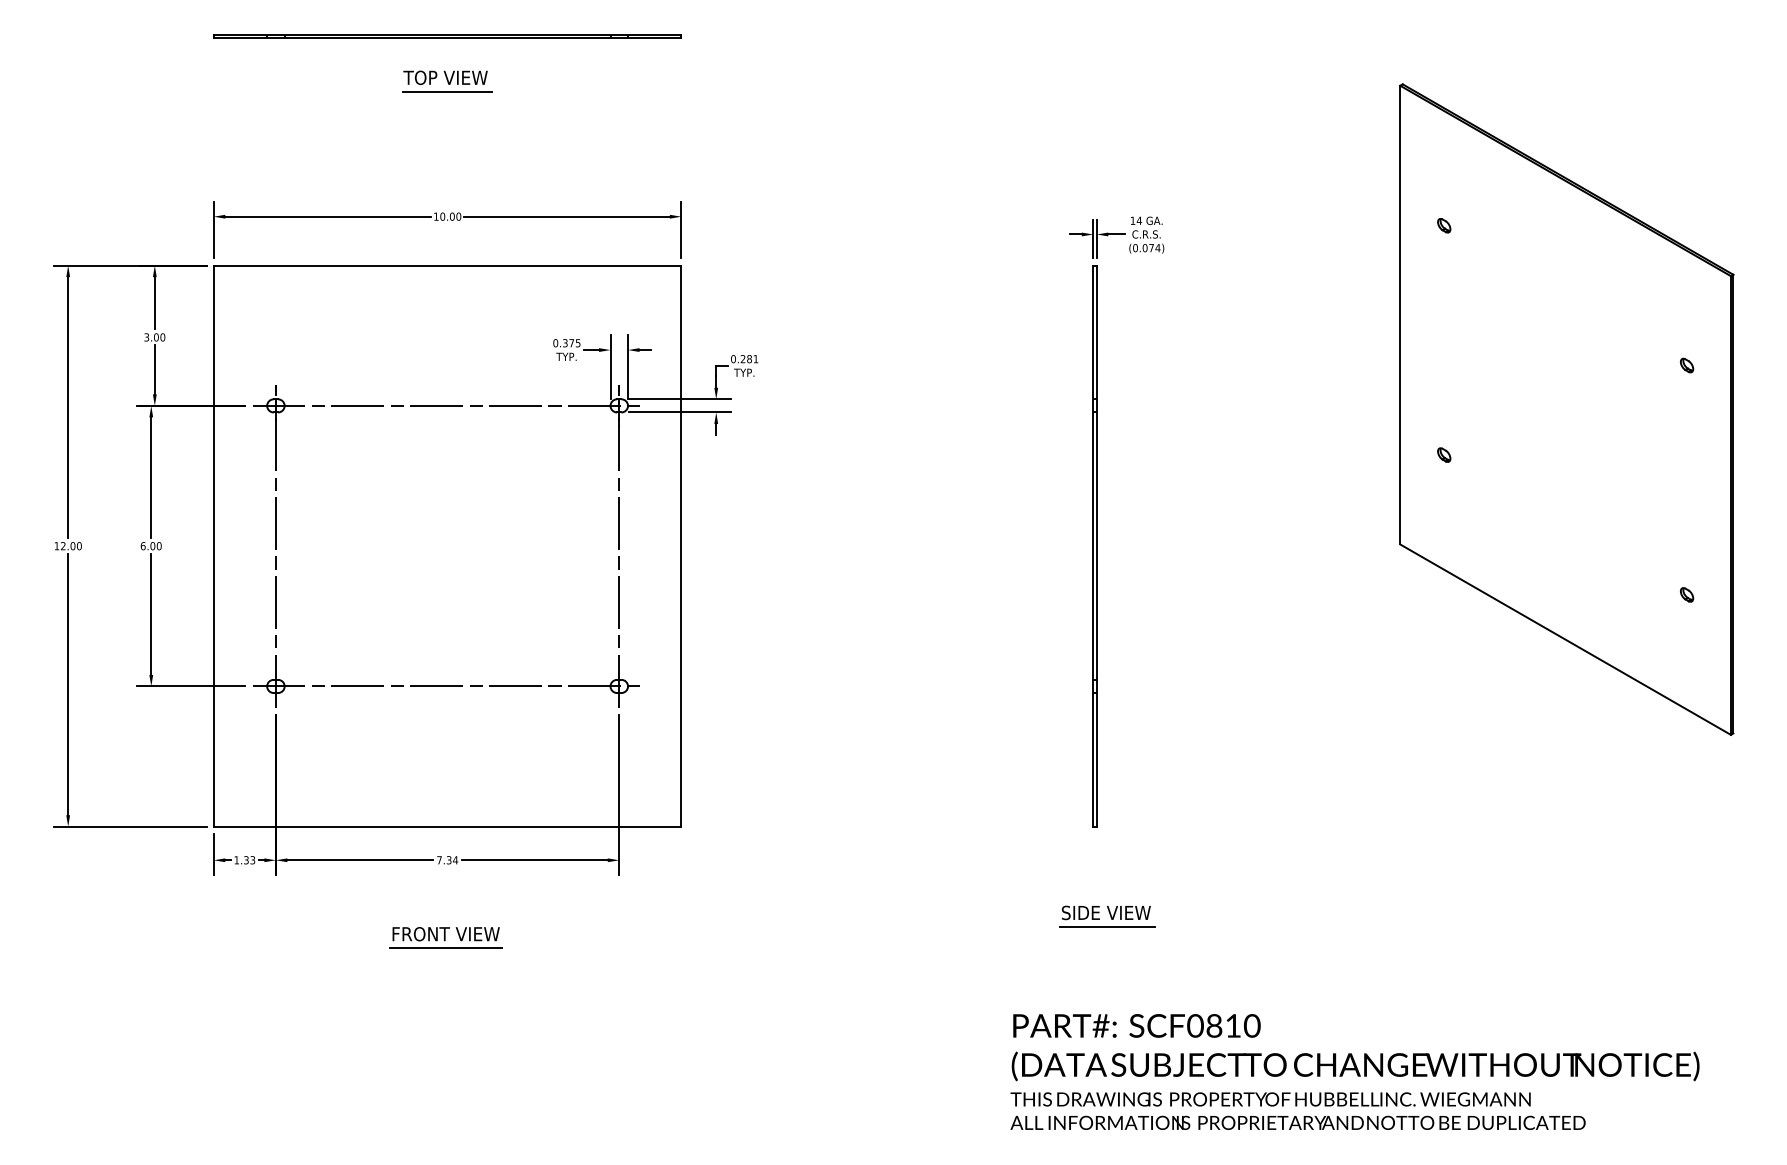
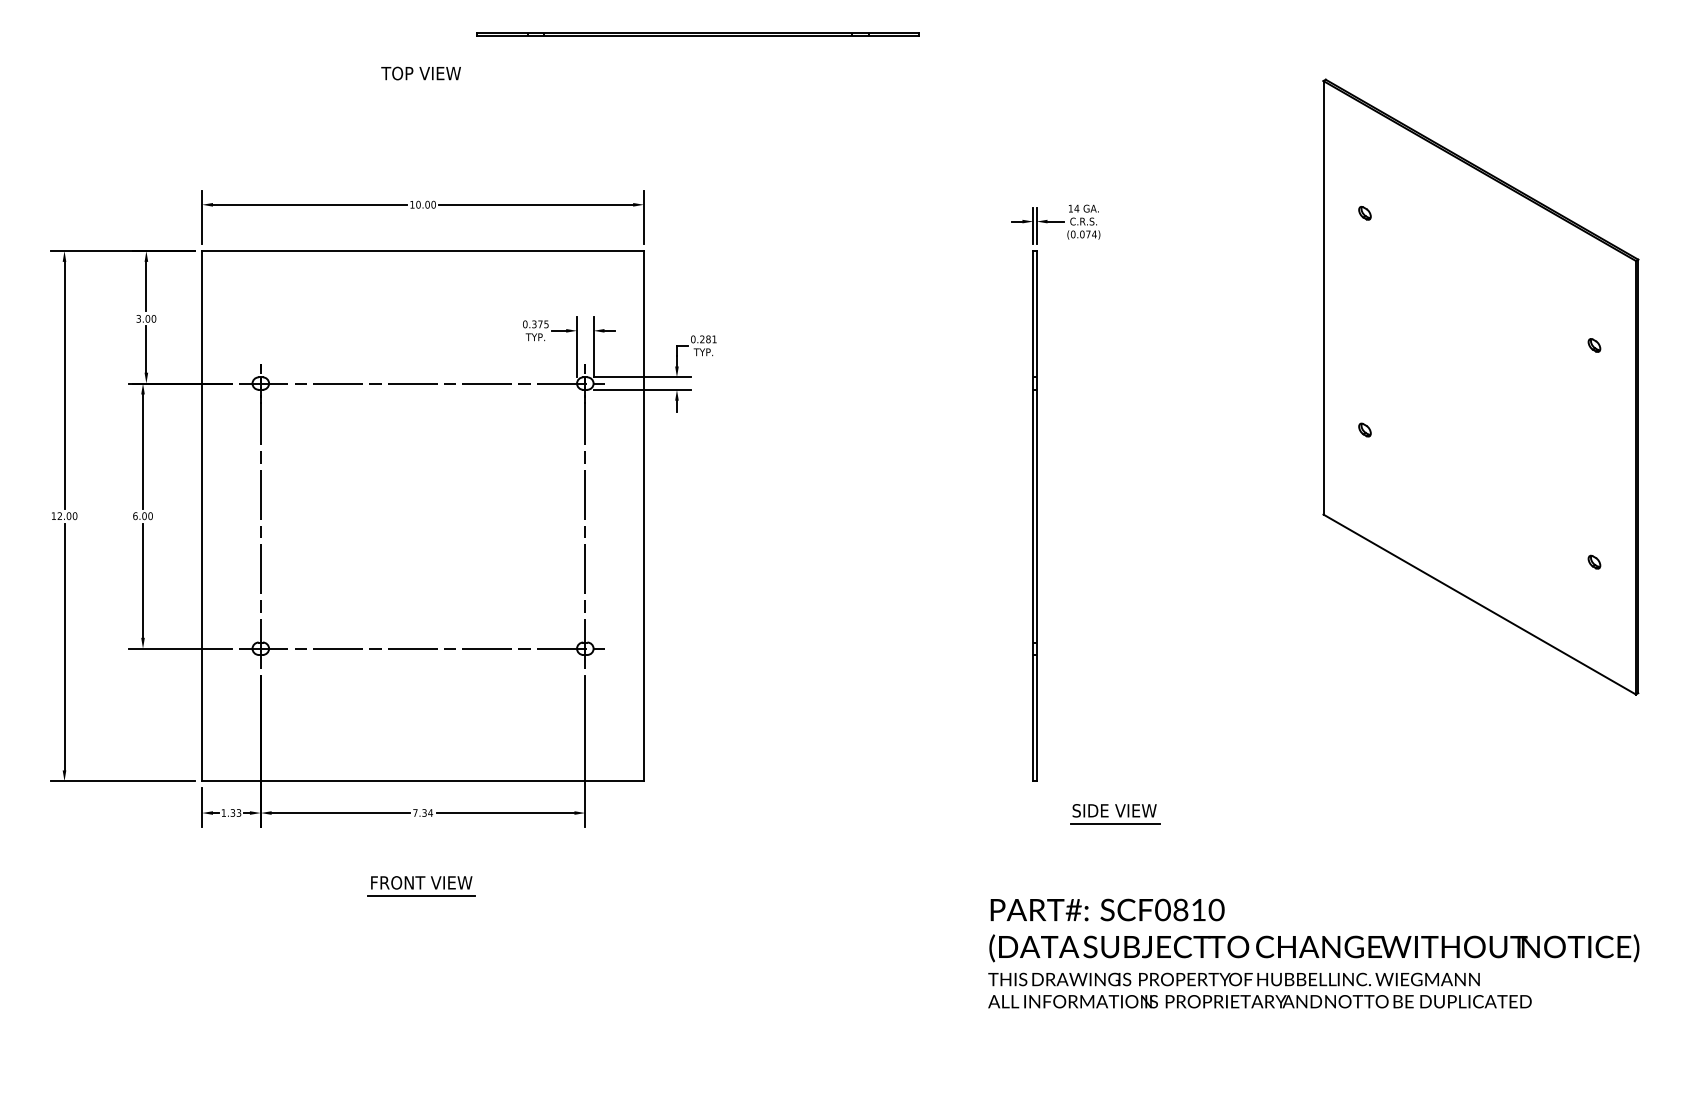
line: (447, 35) -> (698, 33), moved
line: (447, 91) -> (422, 86), removed
part: (1107, 916) -> (1115, 814), moved
text: (1354, 1071) -> (1313, 953), moved

